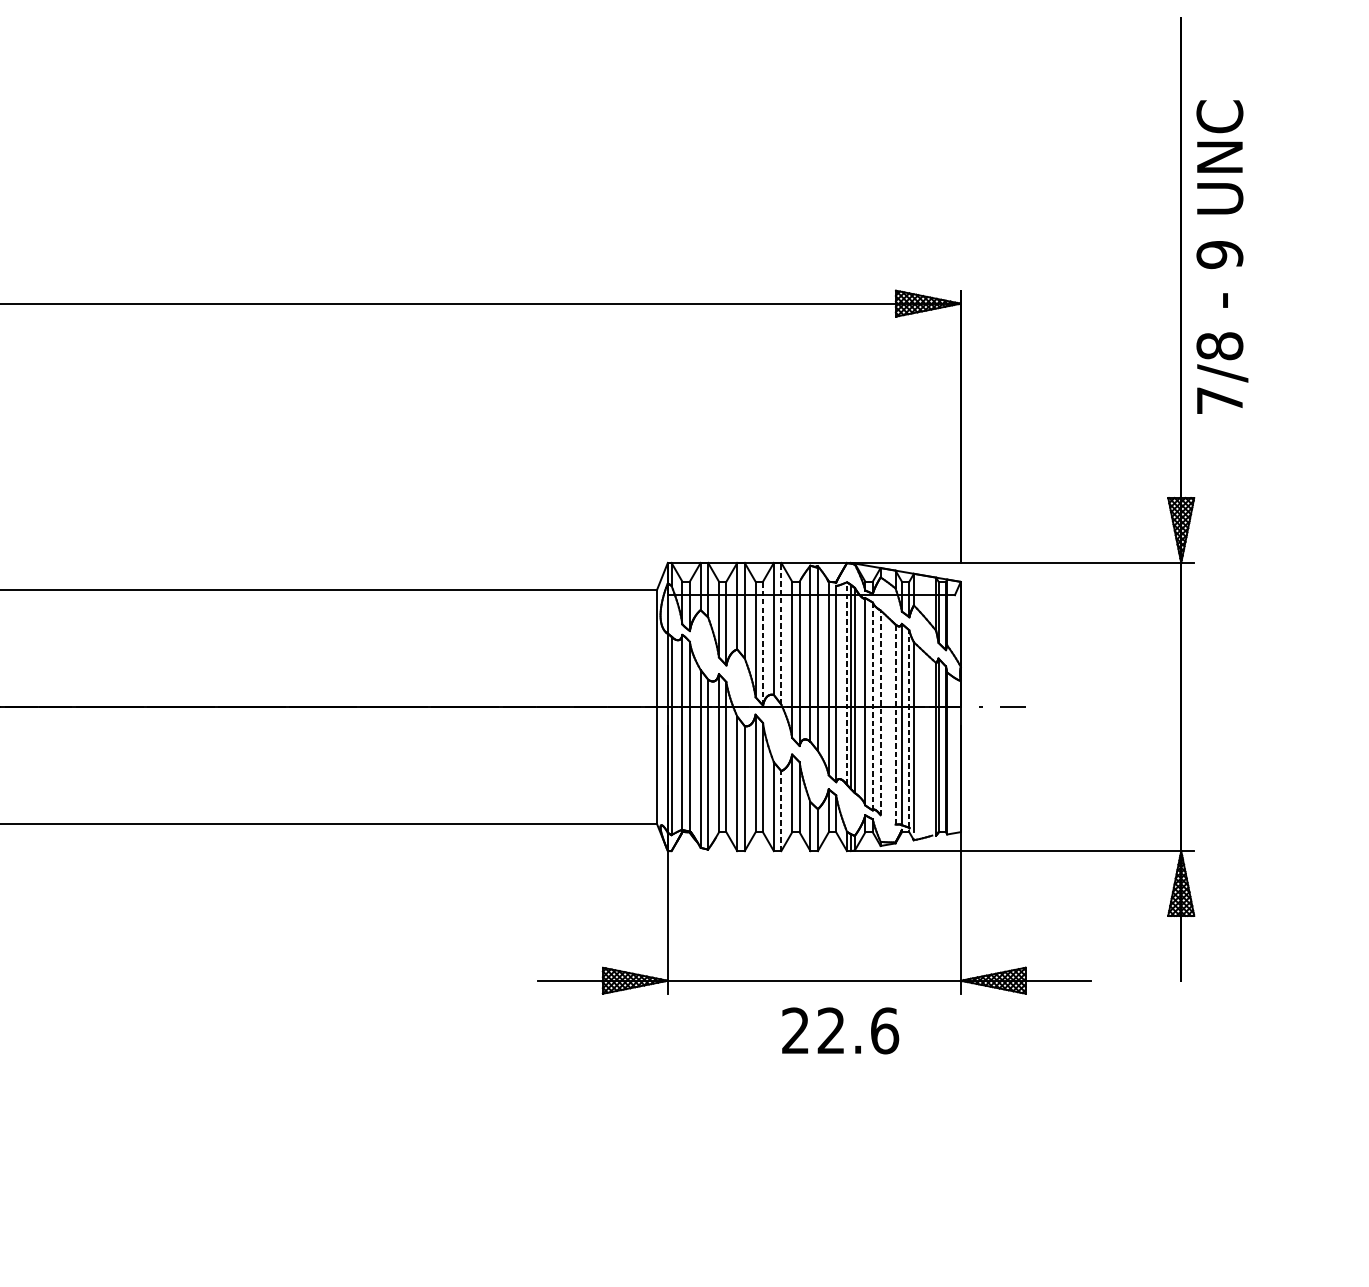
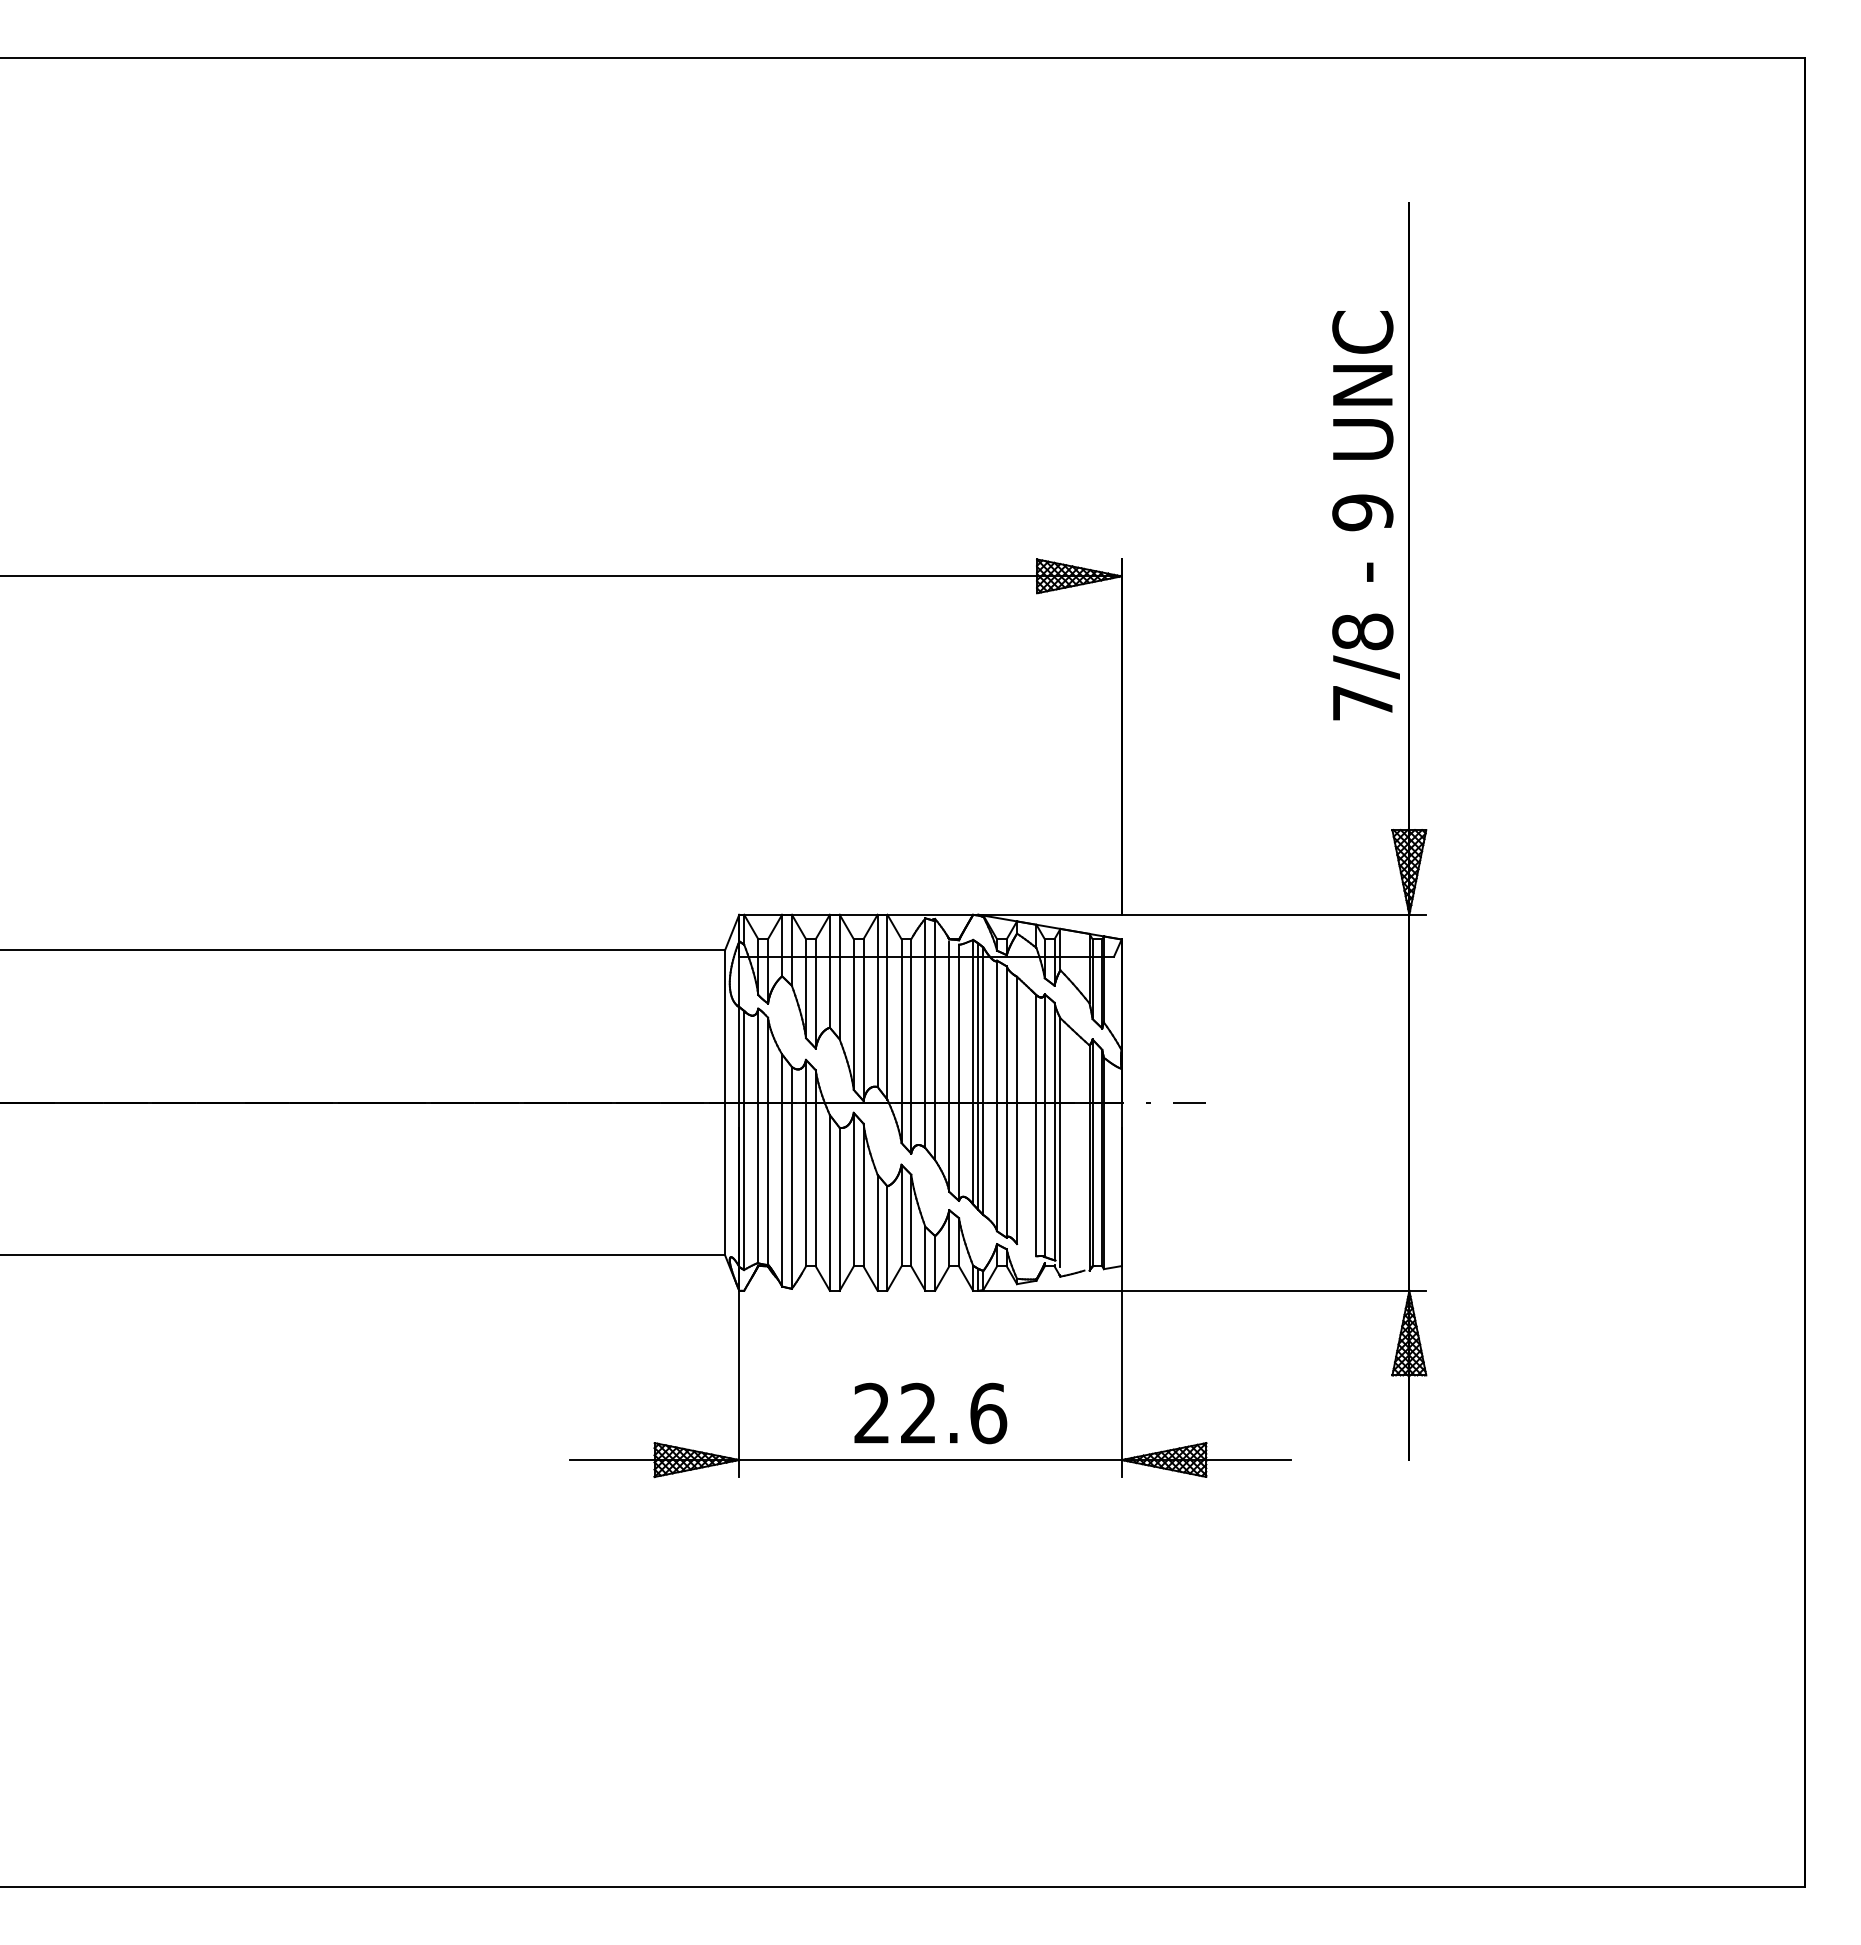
text: (1221, 257) -> (1365, 515), moved
line: (781, 633) -> (887, 1006), dashed -> solid
line: (763, 643) -> (863, 1020), dashed -> solid
line: (847, 683) -> (973, 1071), dashed -> solid
line: (872, 706) -> (1006, 1102), dashed -> solid
line: (881, 712) -> (1017, 1110), dashed -> solid
line: (895, 724) -> (1036, 1125), dashed -> solid
line: (909, 729) -> (1054, 1131), dashed -> solid
line: (781, 811) -> (887, 1238), dashed -> solid
text: (840, 1030) -> (930, 1413), moved

